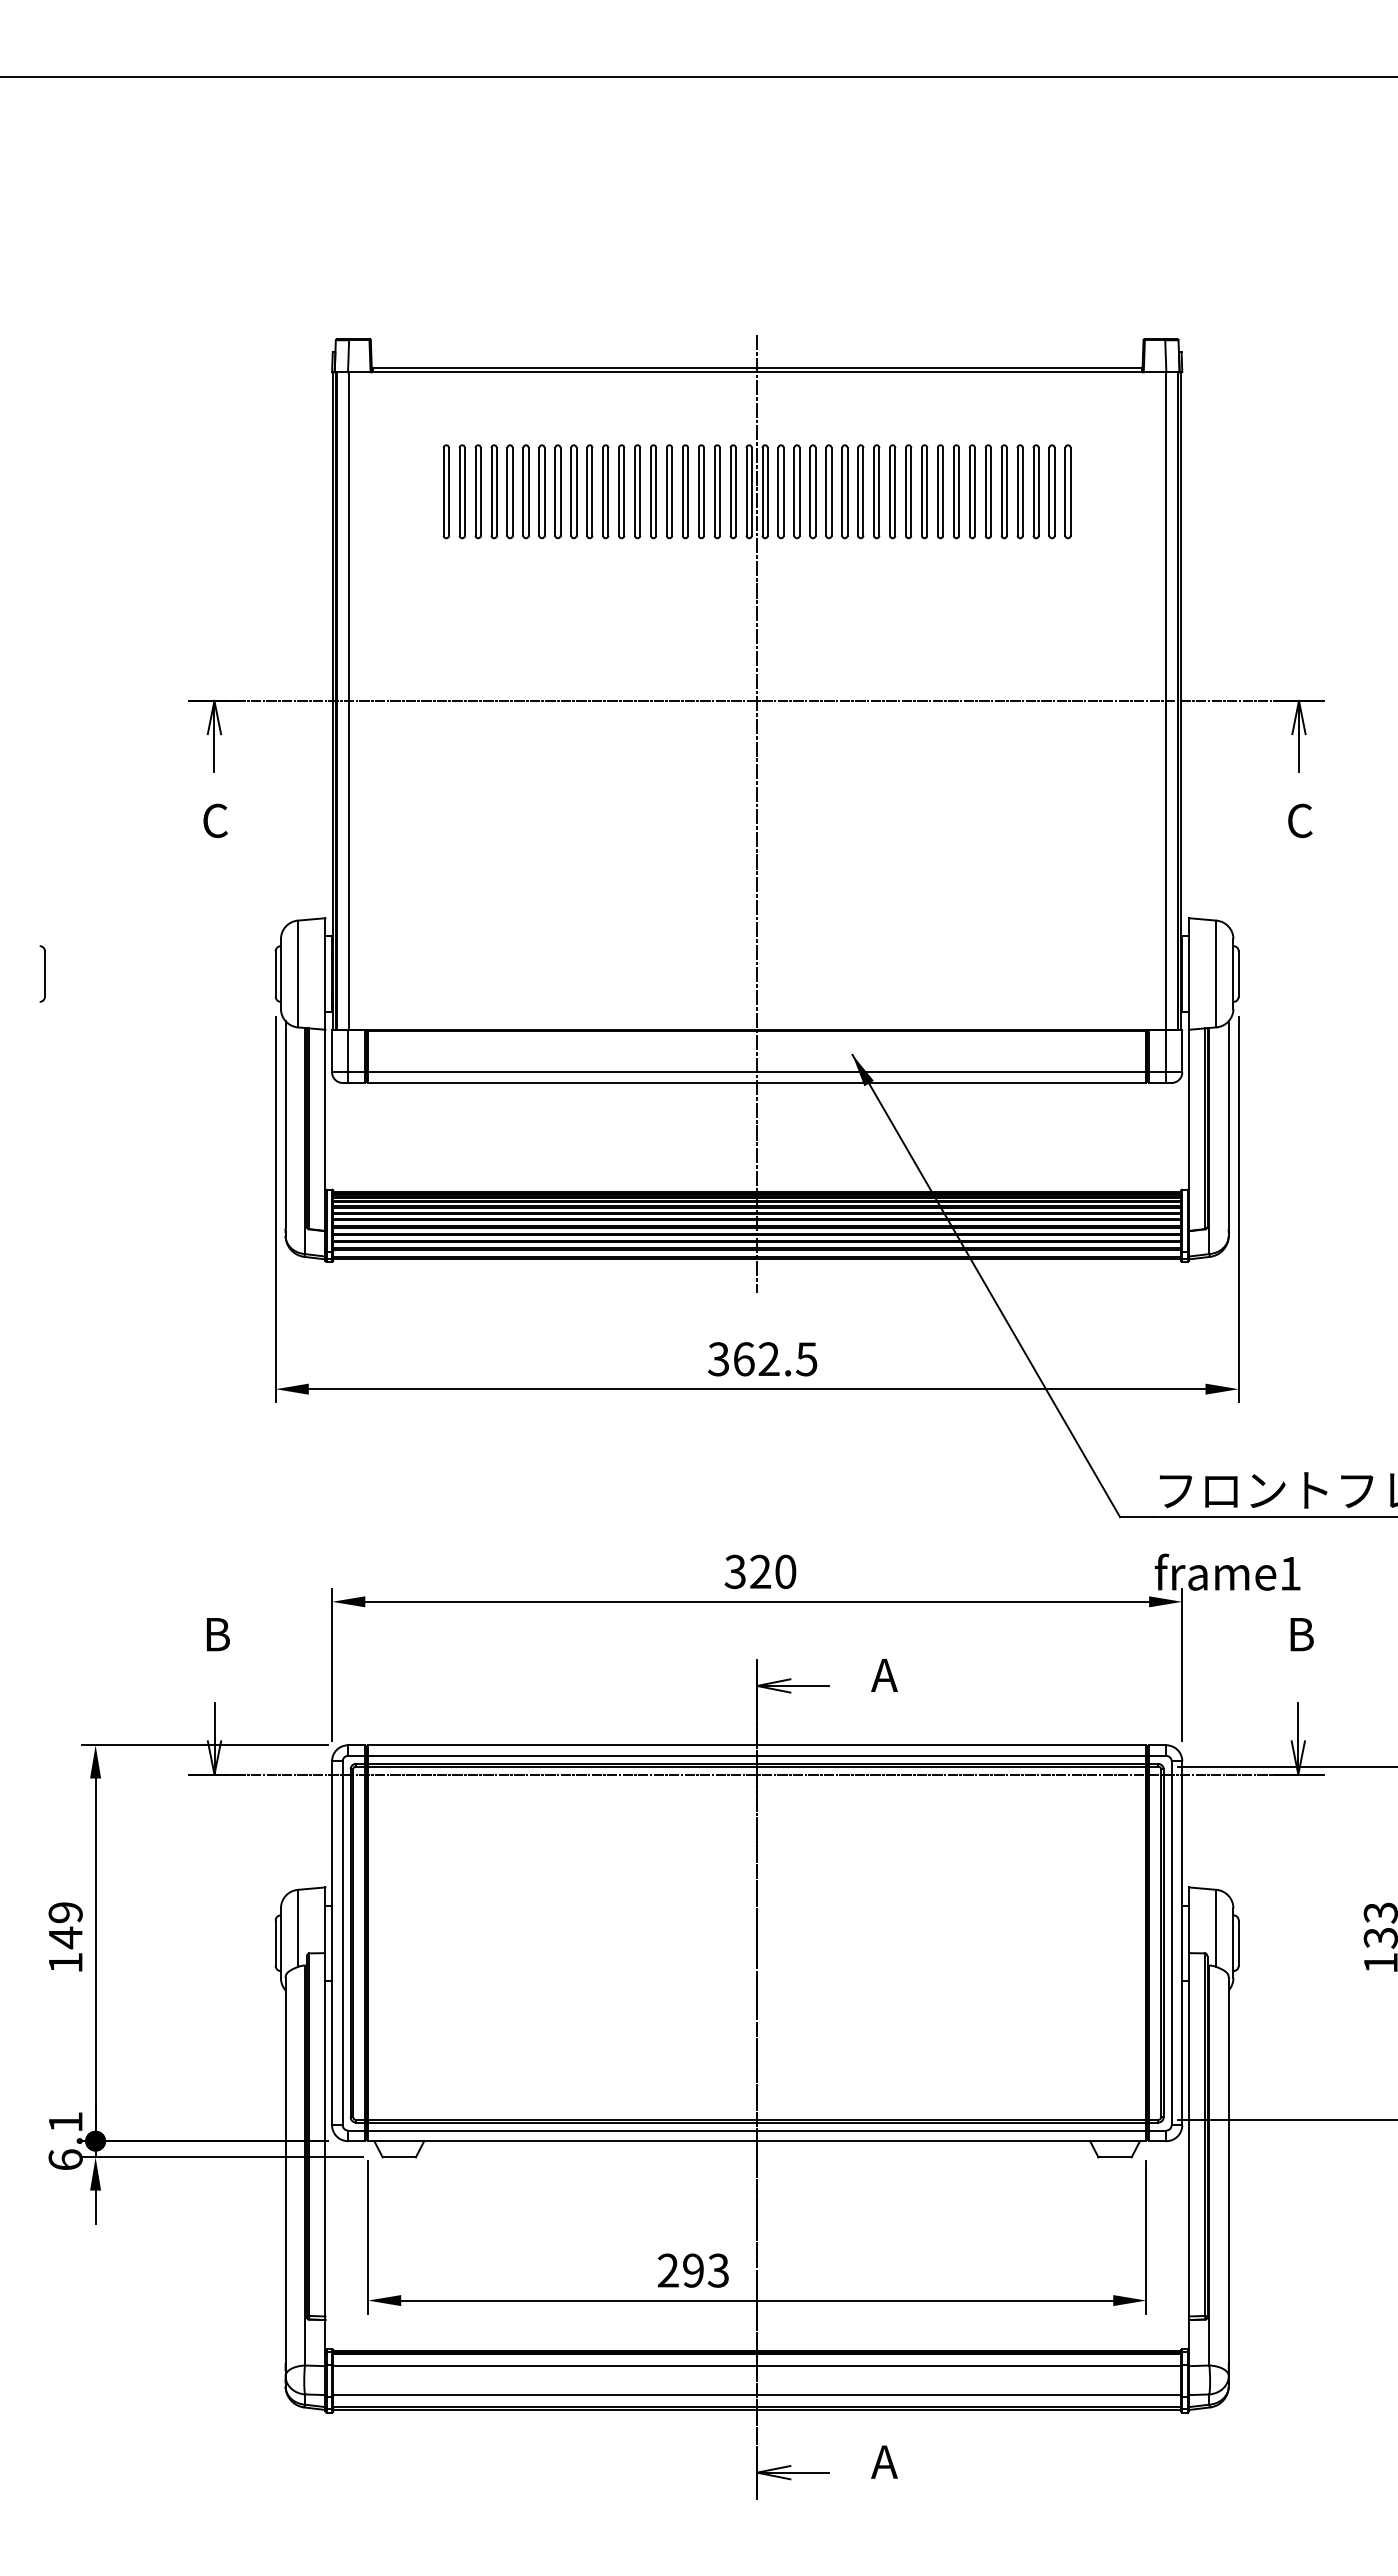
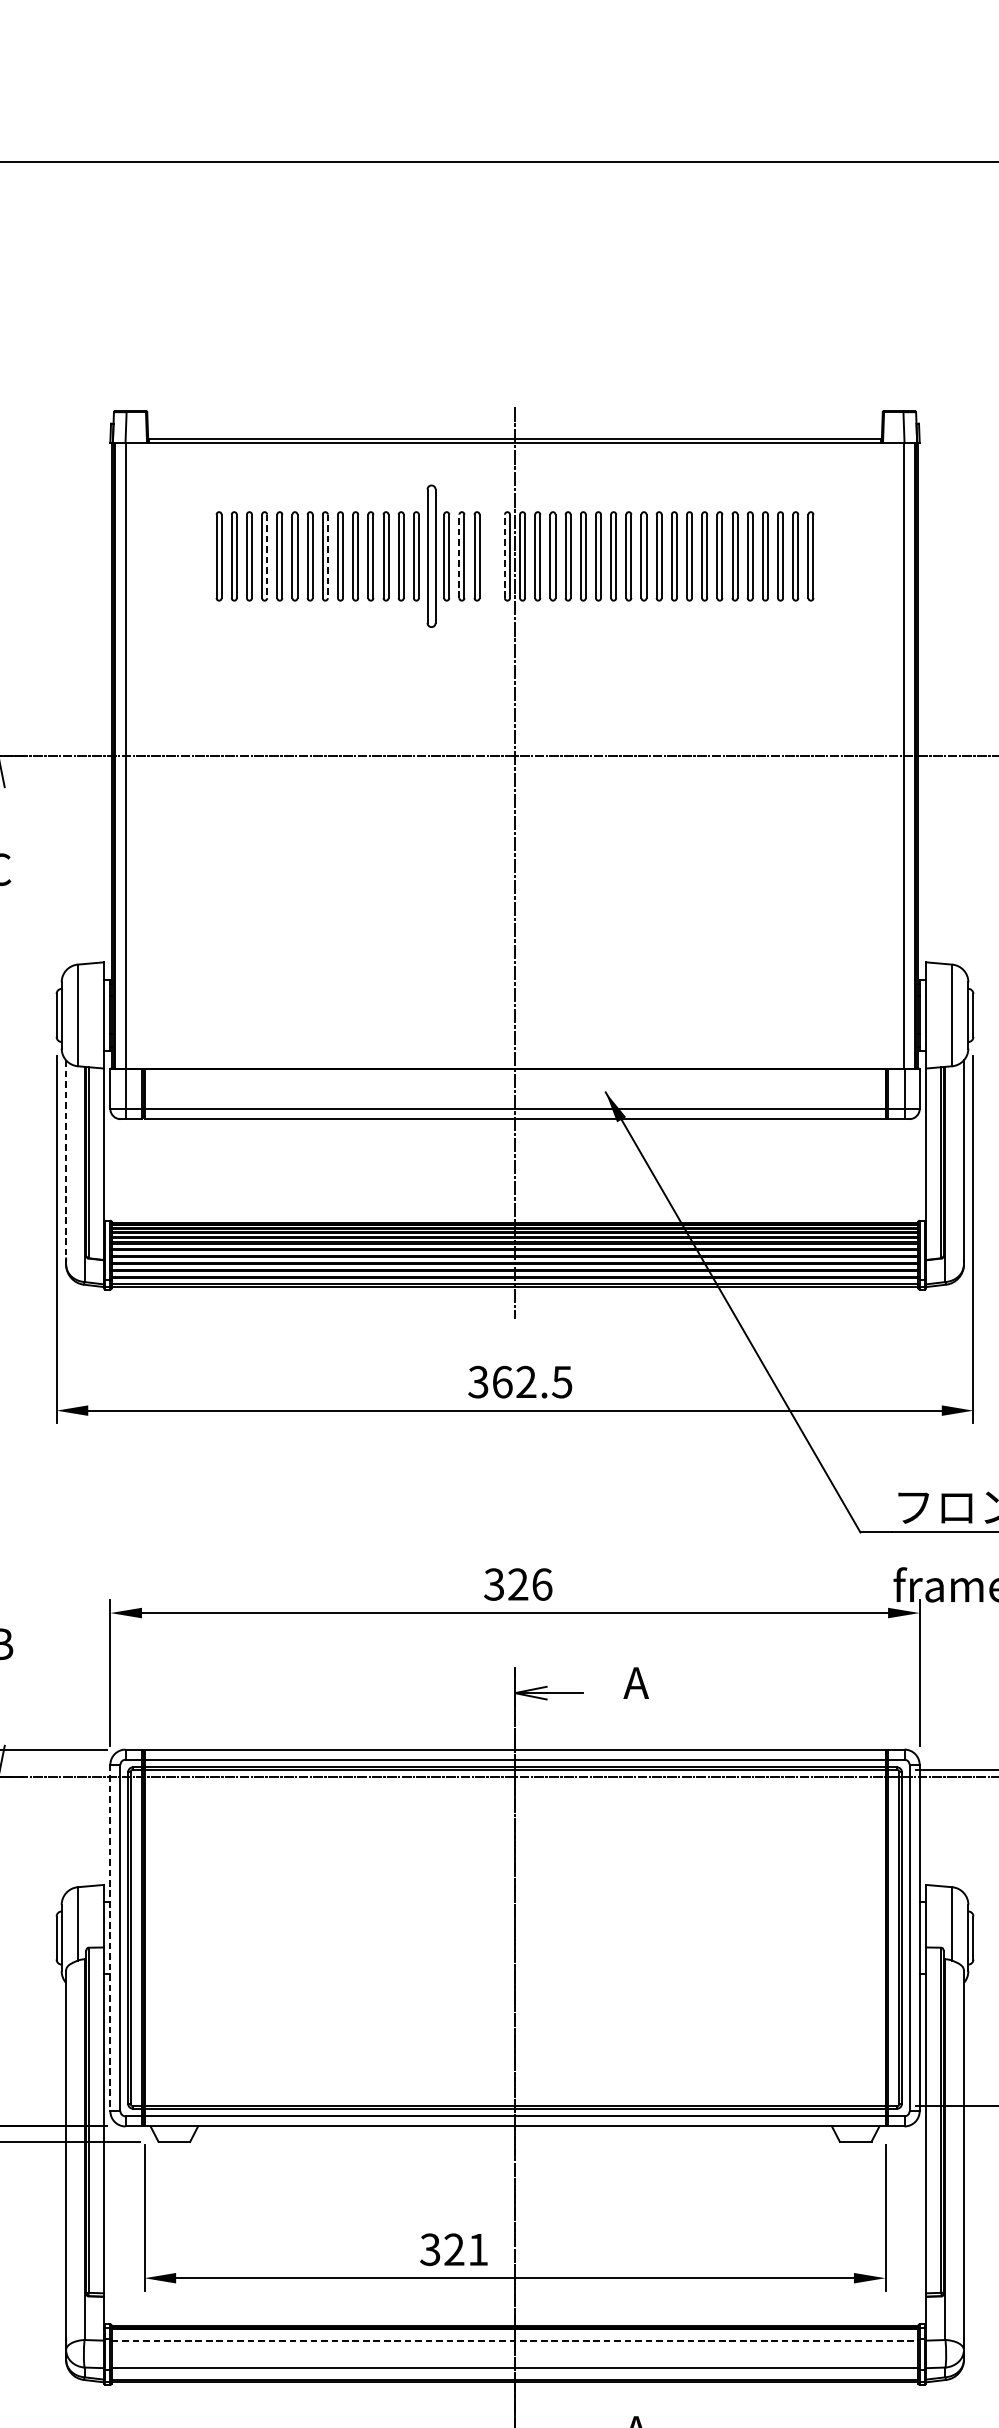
line: (496, 491) -> (266, 556), solid -> dashed
line: (560, 491) -> (327, 556), solid -> dashed
part: (669, 491) -> (431, 556), size x1.6
line: (698, 491) -> (459, 556), solid -> dashed
part: (732, 491) -> (491, 556), removed
line: (746, 491) -> (504, 556), solid -> dashed
line: (285, 1124) -> (66, 1158), solid -> dashed
text: (785, 1571) -> (541, 1584), 320 -> 326
line: (332, 1943) -> (110, 1938), solid -> dashed
text: (692, 2270) -> (453, 2249), 293 -> 321
line: (757, 2366) -> (515, 2340), solid -> dashed

